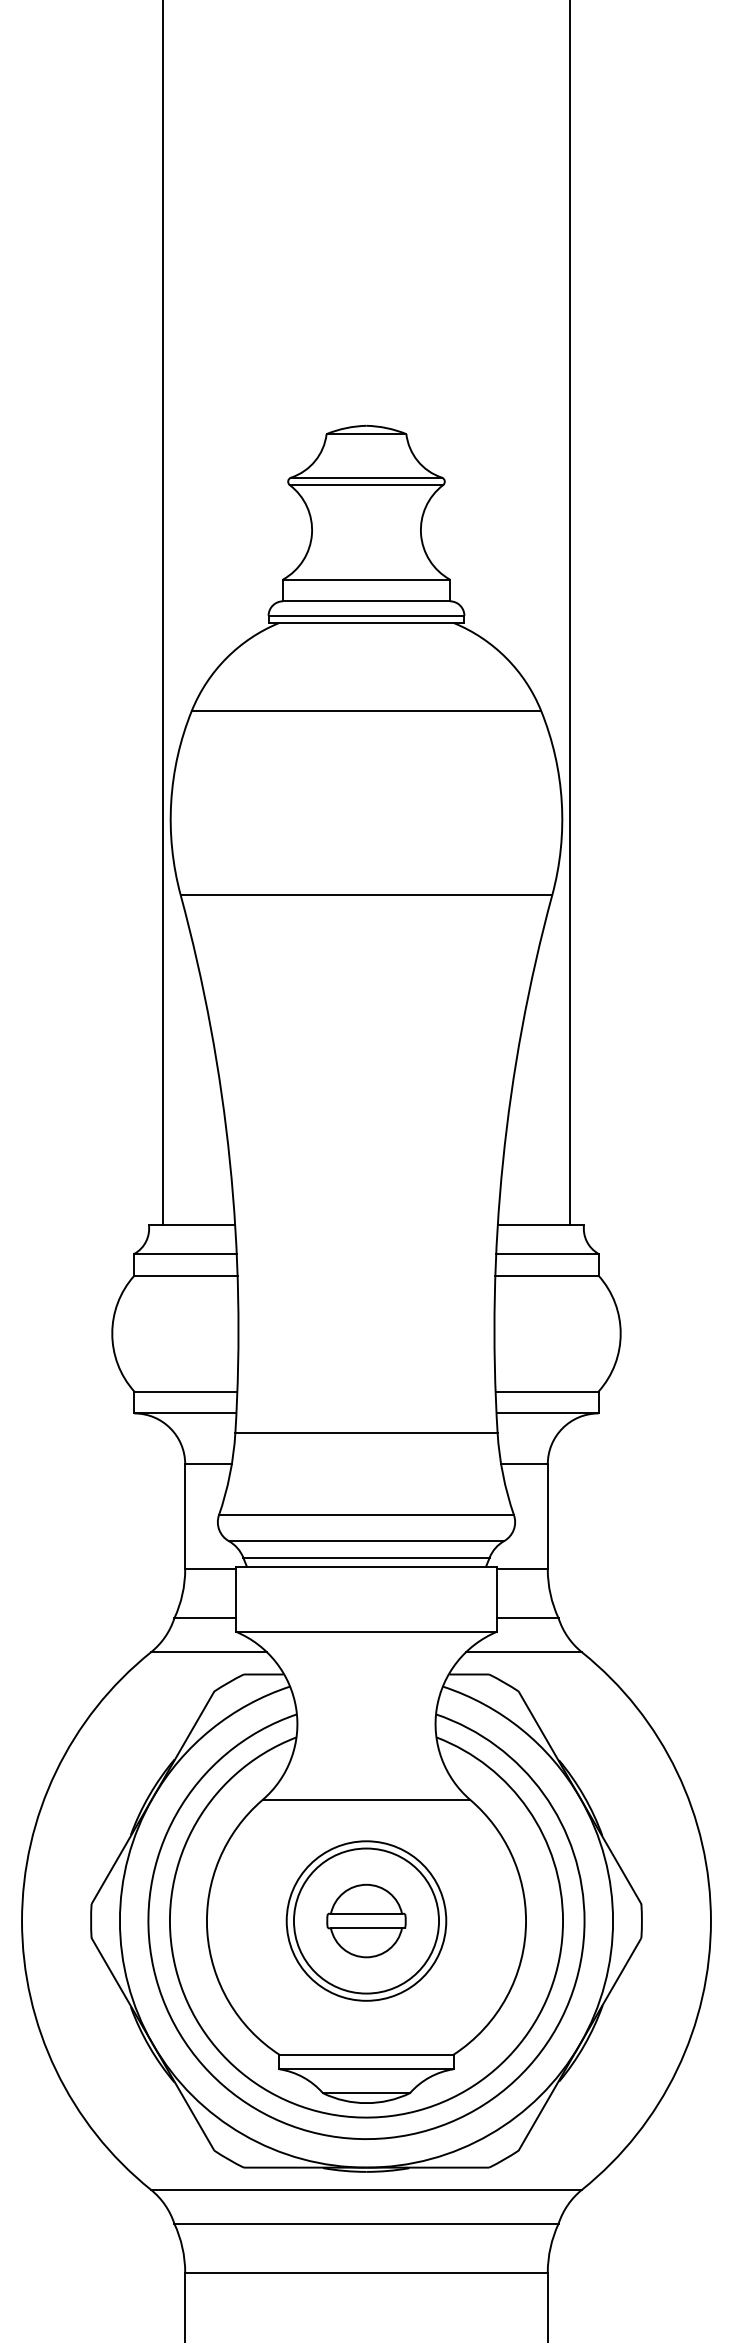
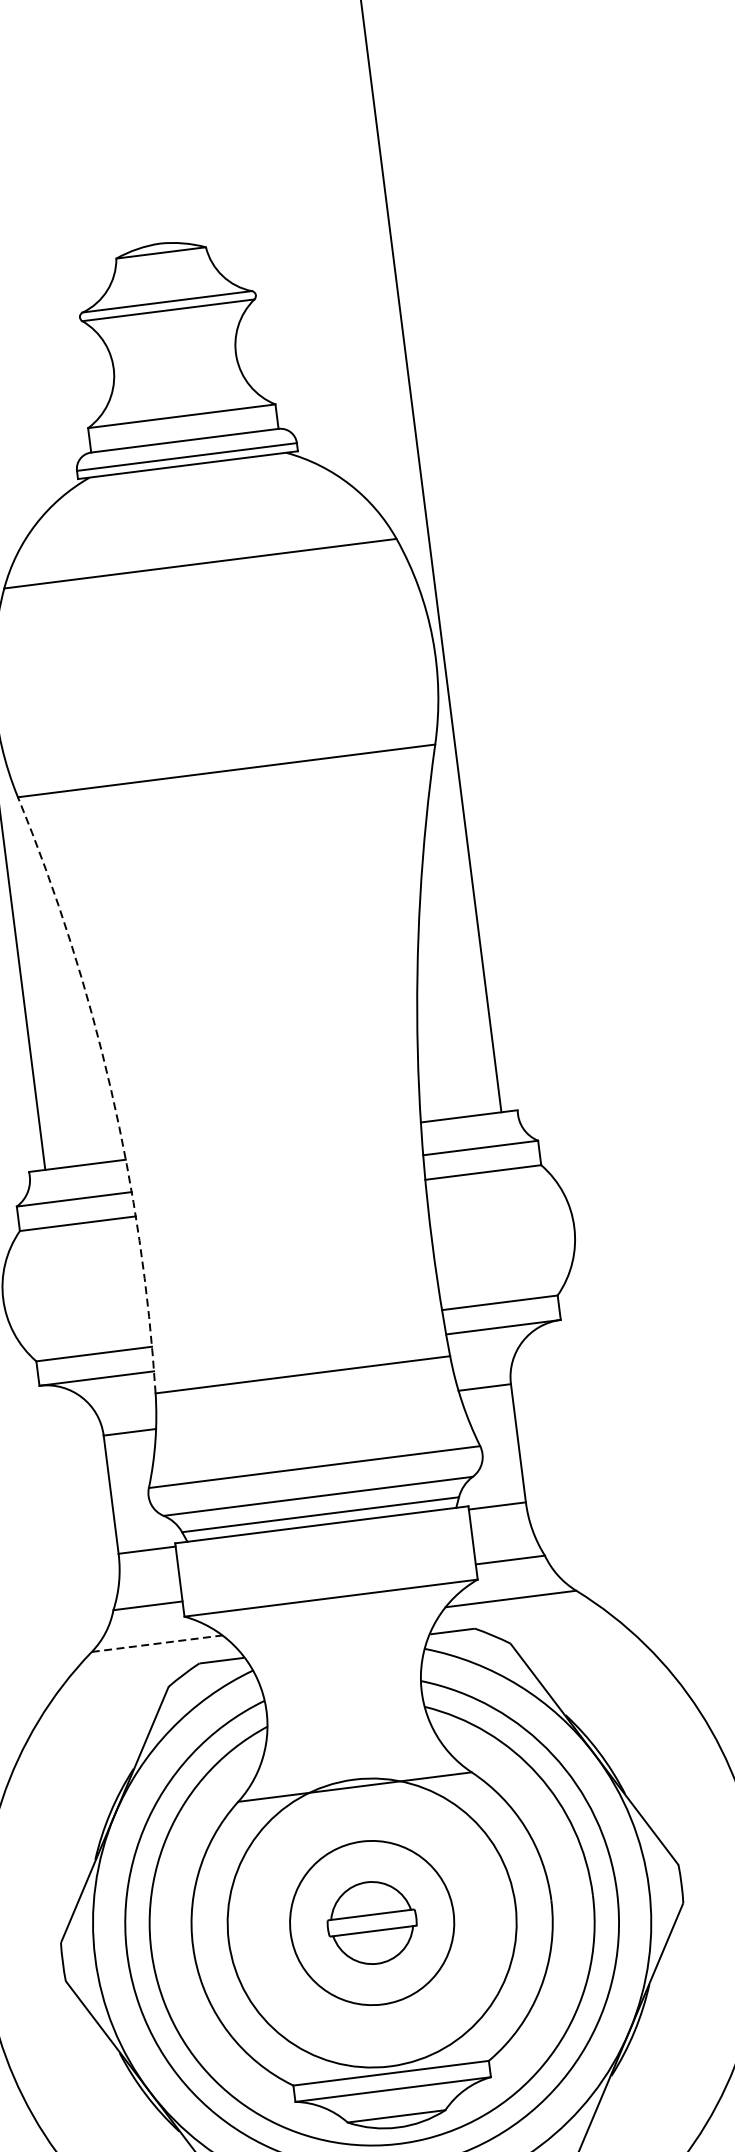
arc: (229, 1161) -> (110, 1089), solid -> dashed
line: (209, 1652) -> (157, 1643), solid -> dashed
circle: (366, 1920) -> (372, 1922), size x1.6

